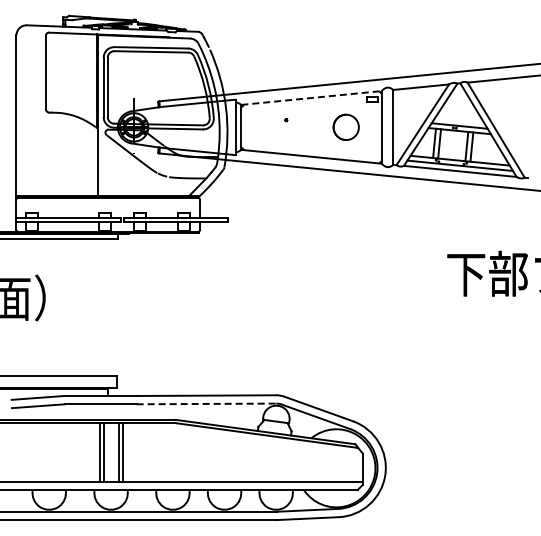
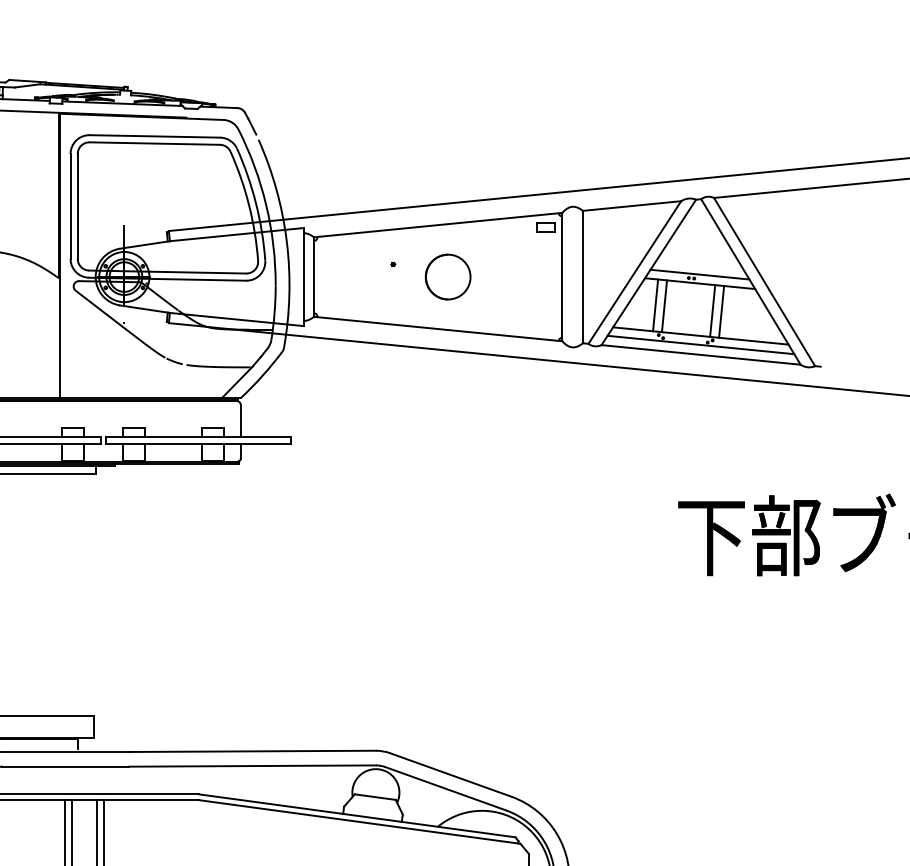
line: (311, 98) -> (438, 225), dashed -> solid
part: (345, 126) -> (446, 275), moved
line: (206, 403) -> (252, 765), dashed -> solid

